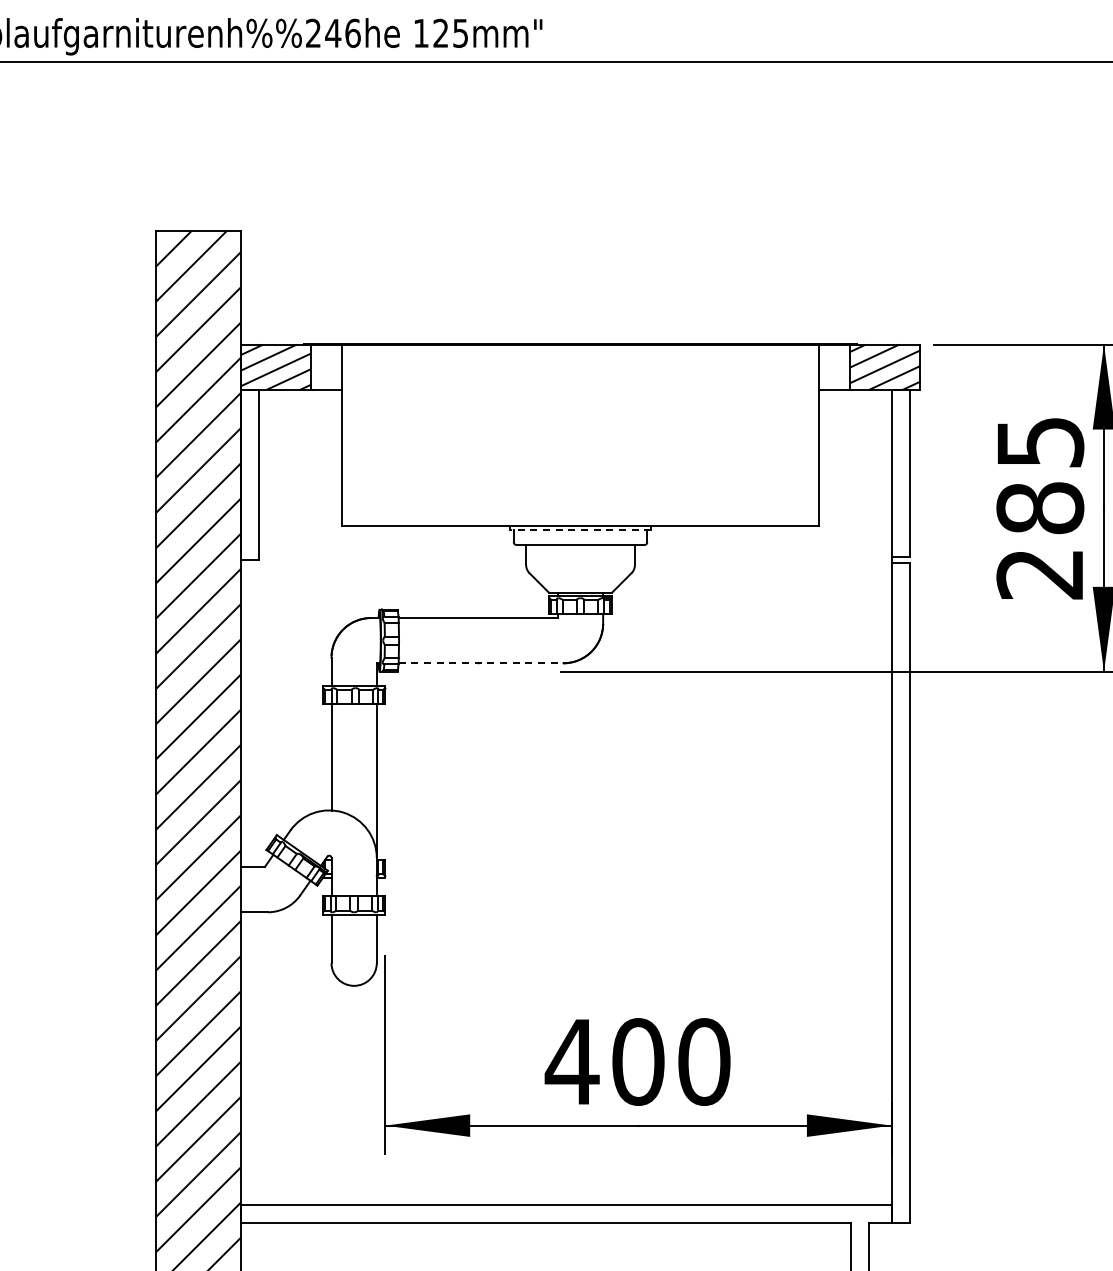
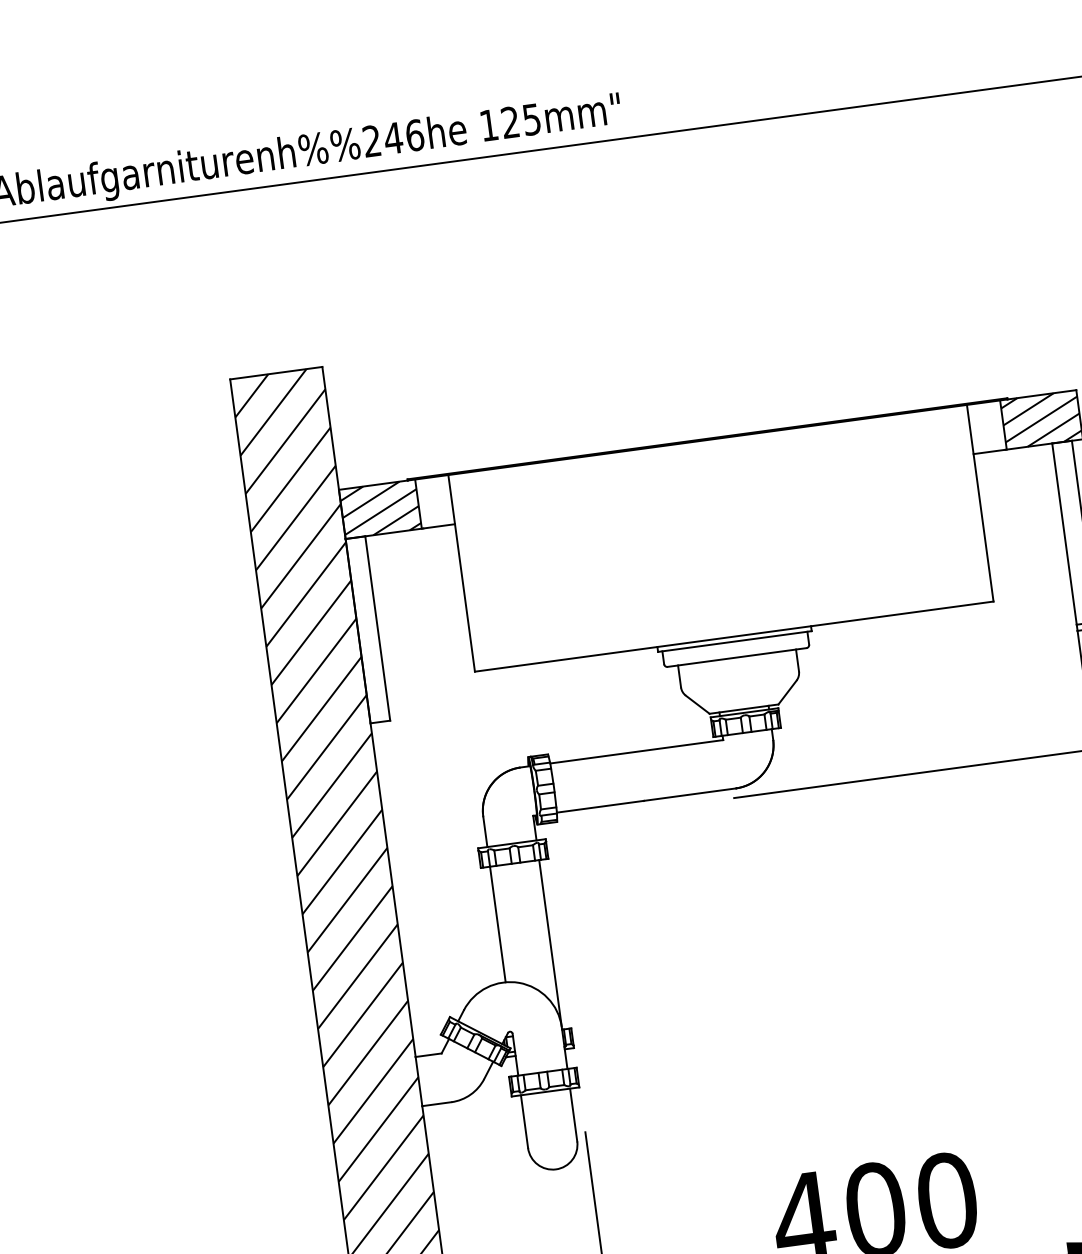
line: (580, 530) -> (734, 641), dashed -> solid
line: (481, 663) -> (646, 800), dashed -> solid

